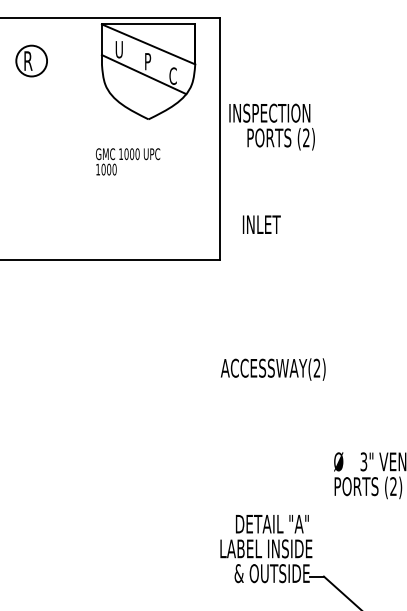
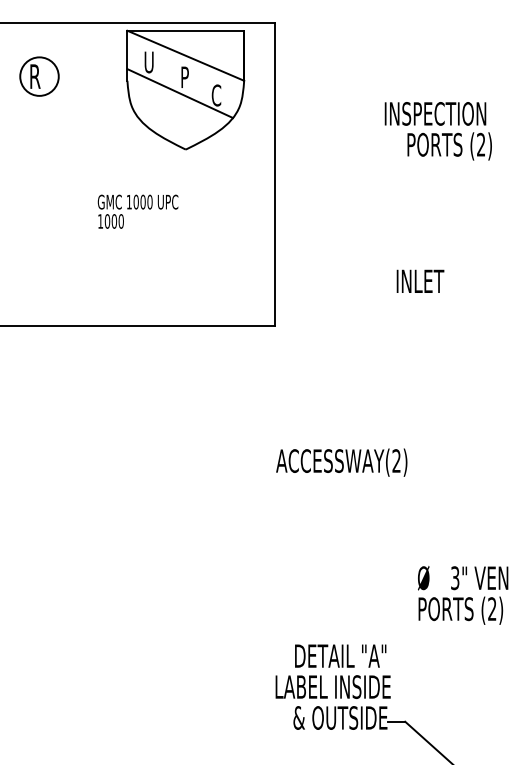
text: (271, 127) -> (437, 131), moved
text: (127, 161) -> (137, 211), moved
text: (261, 223) -> (420, 280), moved

